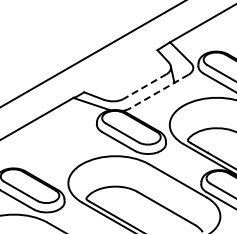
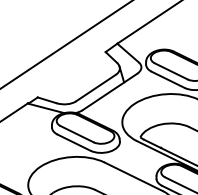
line: (145, 86) -> (96, 87), dashed -> solid
line: (159, 91) -> (110, 91), dashed -> solid

